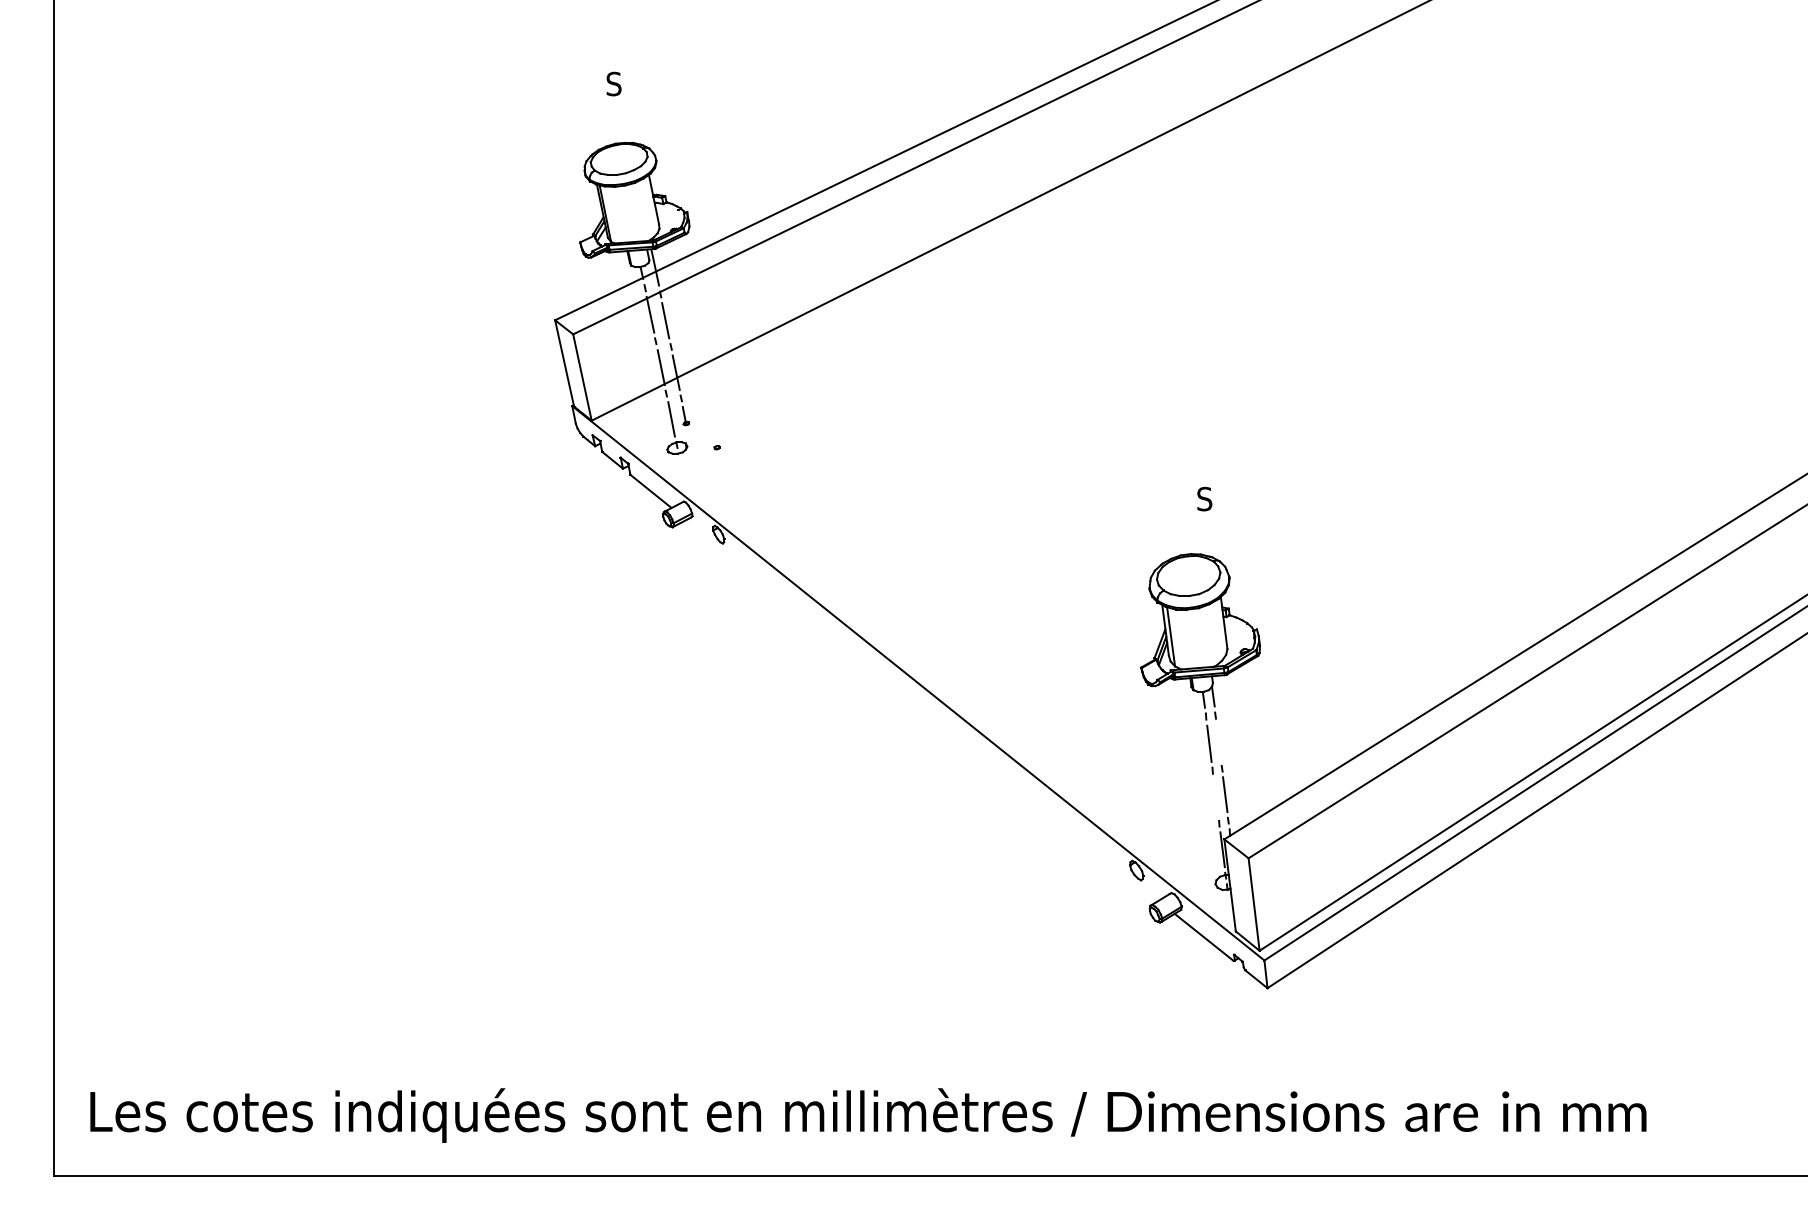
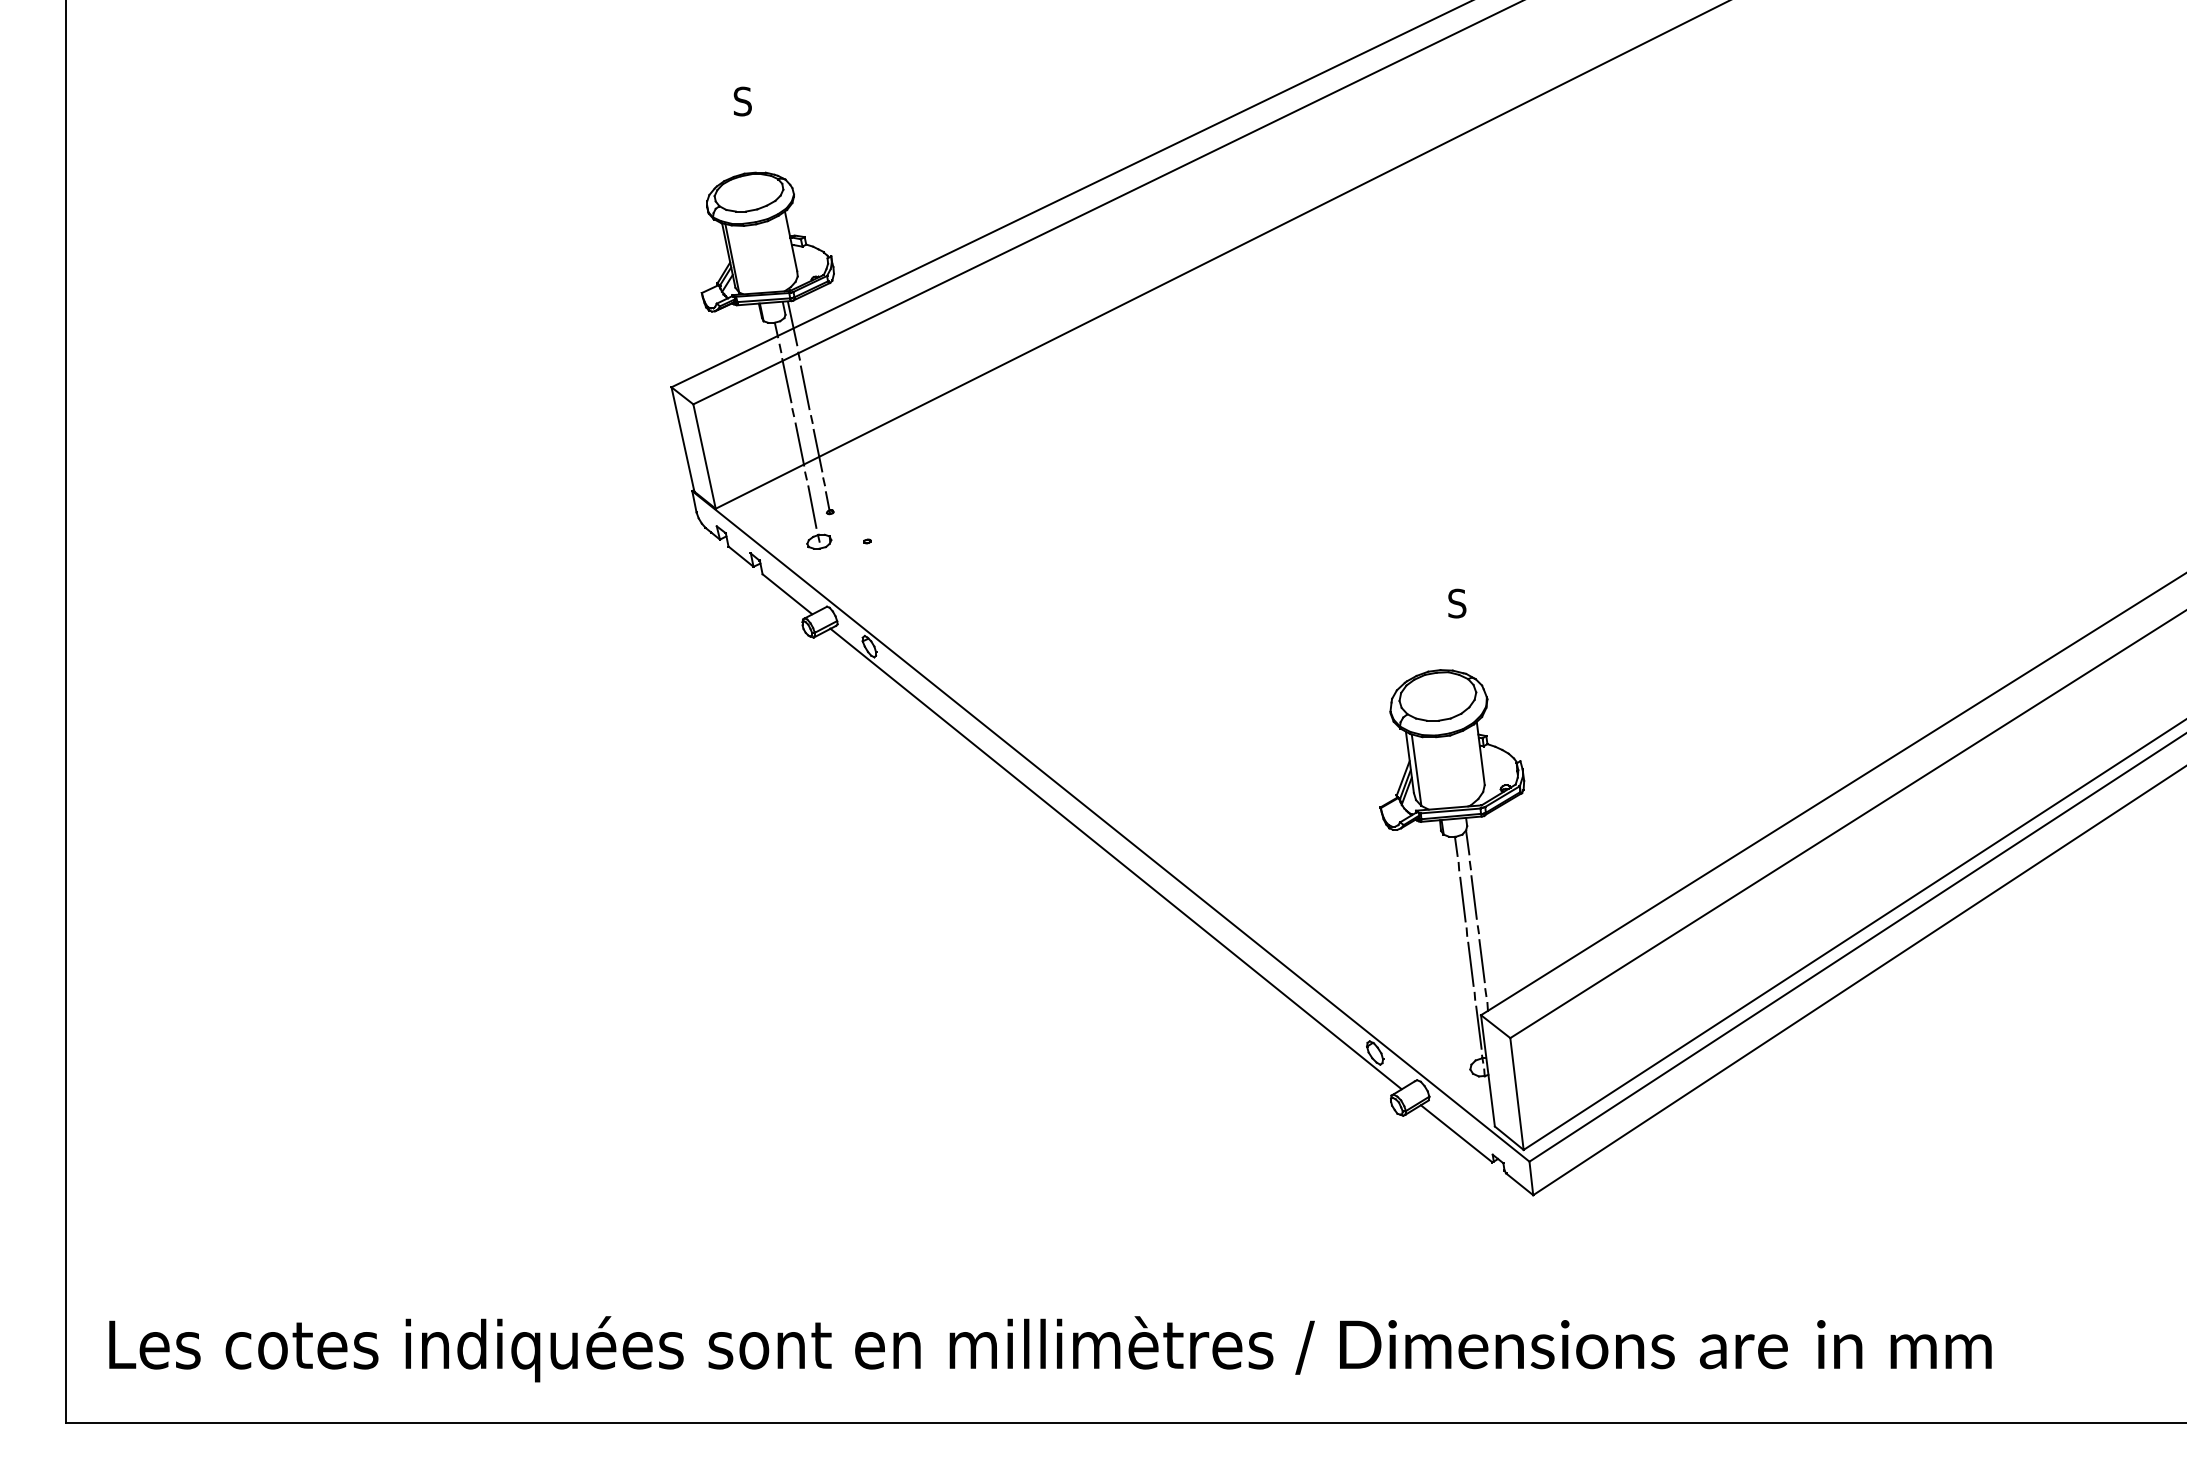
line: (922, 709) -> (1115, 858), added
line: (1218, 742) -> (1473, 897), added
line: (1215, 796) -> (1470, 963), added

